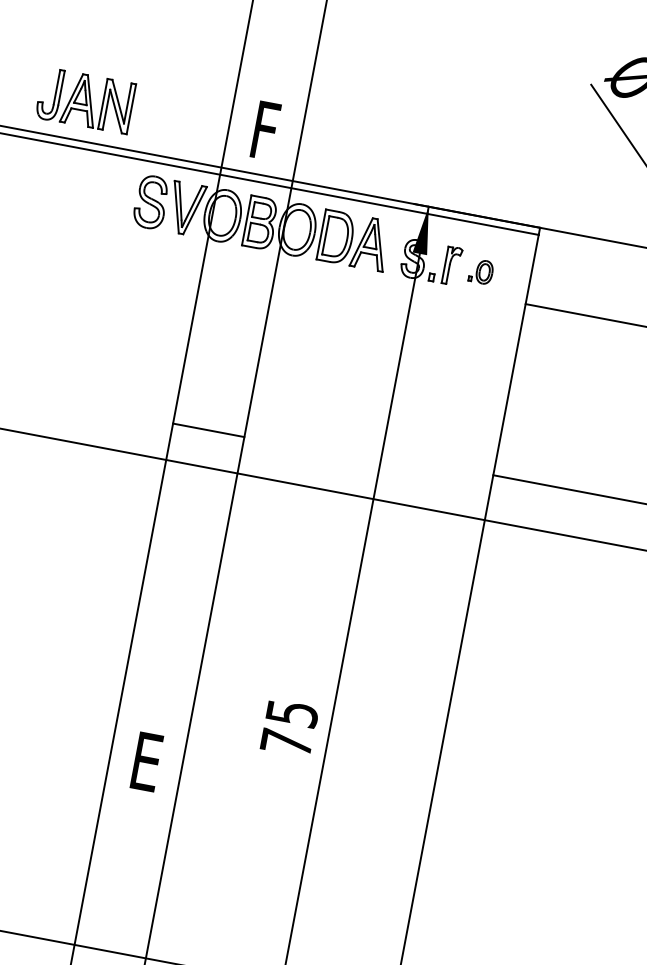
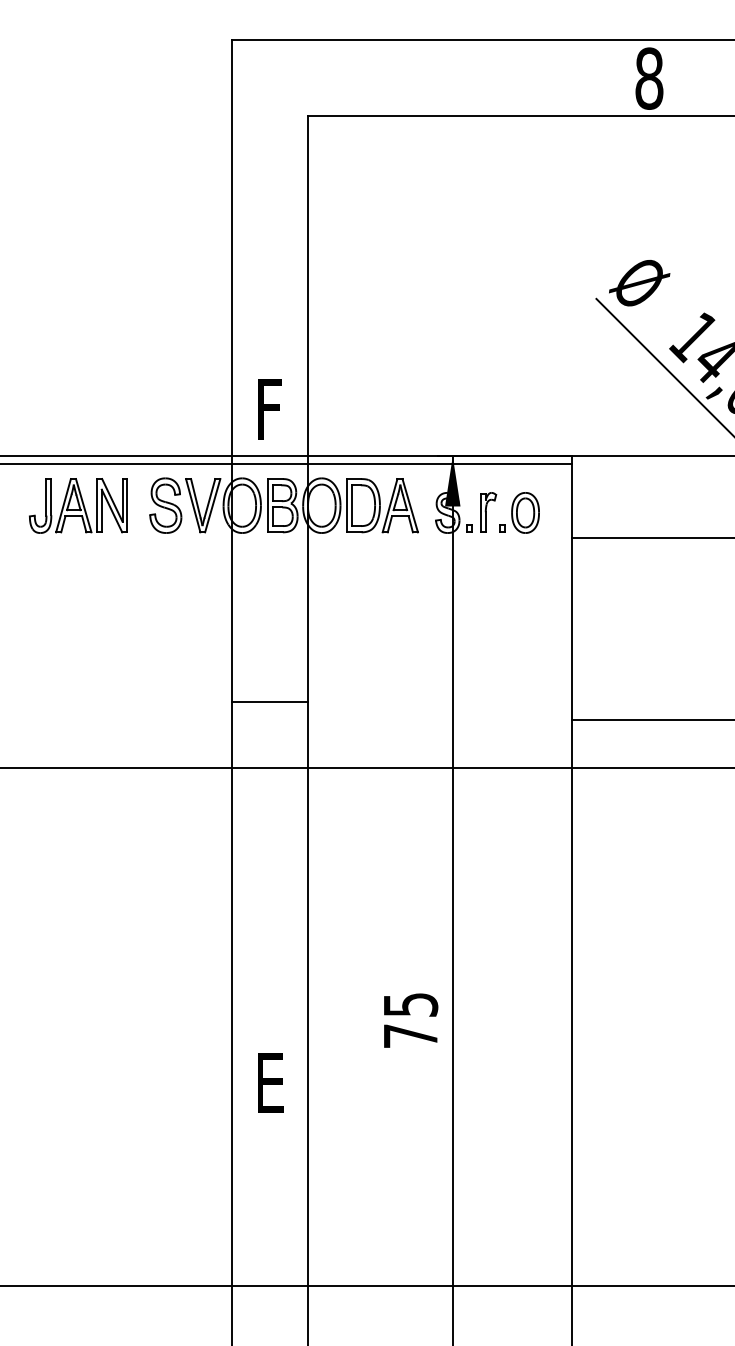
part: (85, 100) -> (78, 505), moved
part: (481, 271) -> (519, 512), size x1.67
line: (208, 430) -> (269, 702), moved

